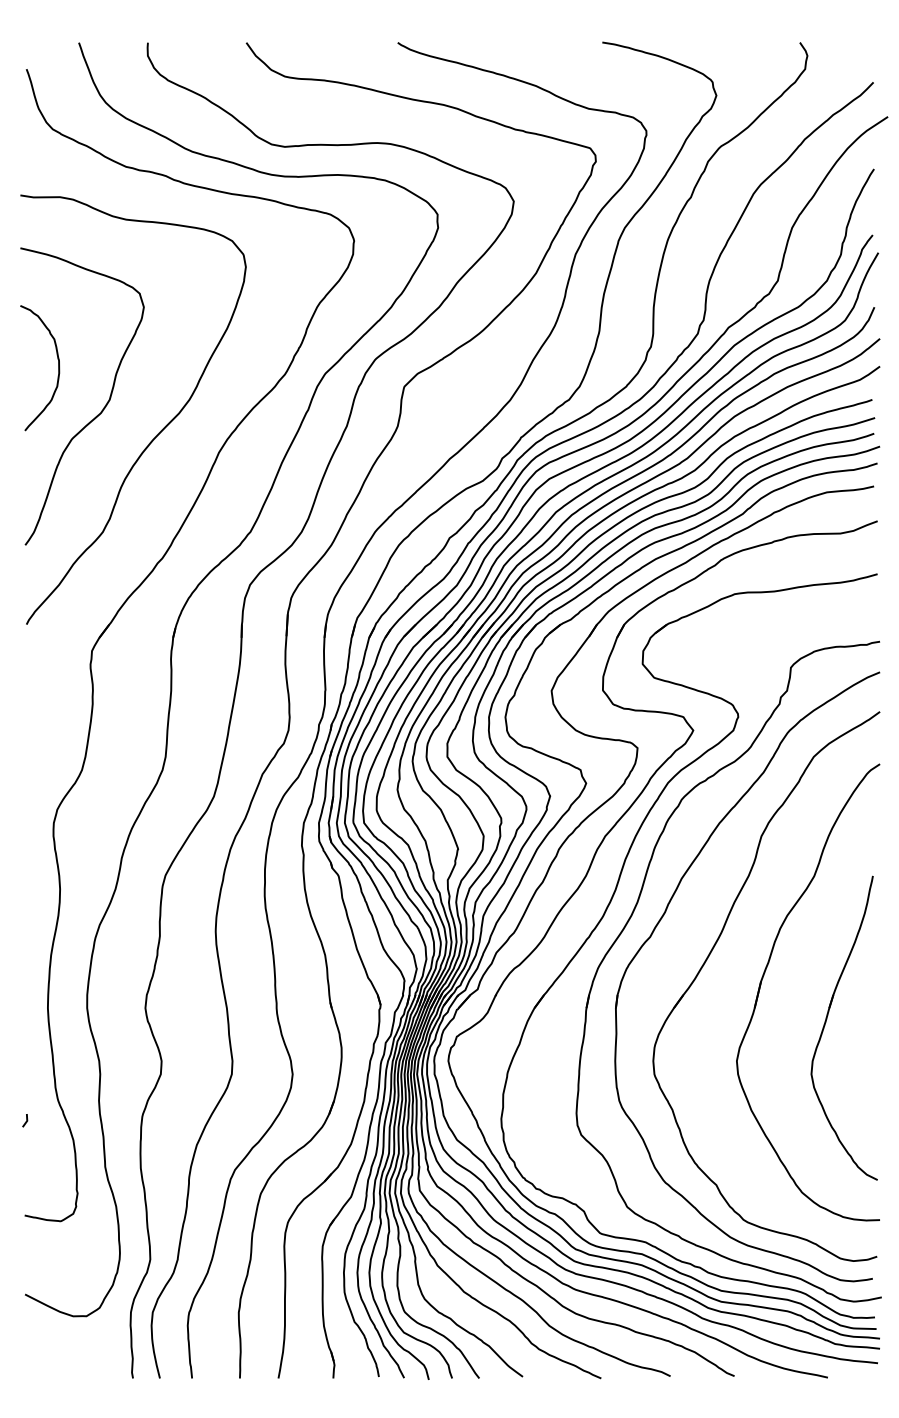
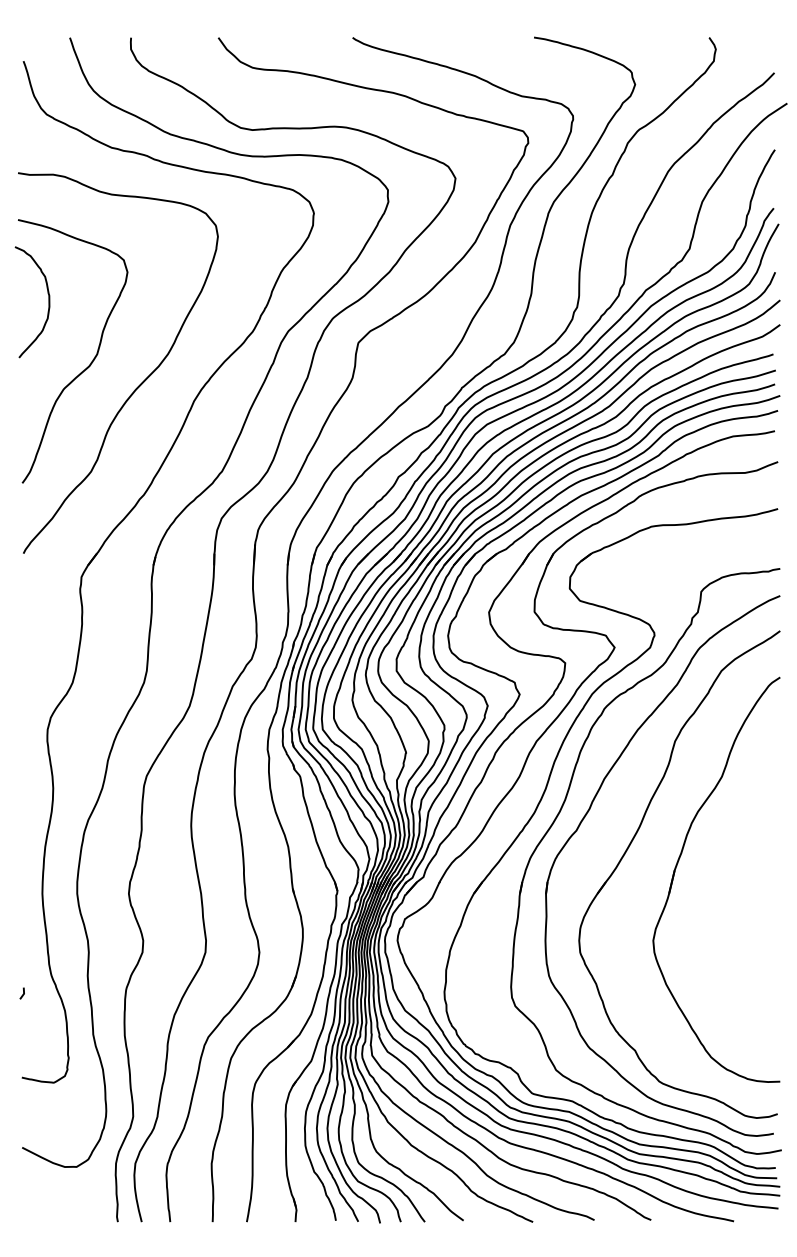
curve: (58, 368) -> (48, 302), moved
part: (826, 1023) -> (732, 907), removed

